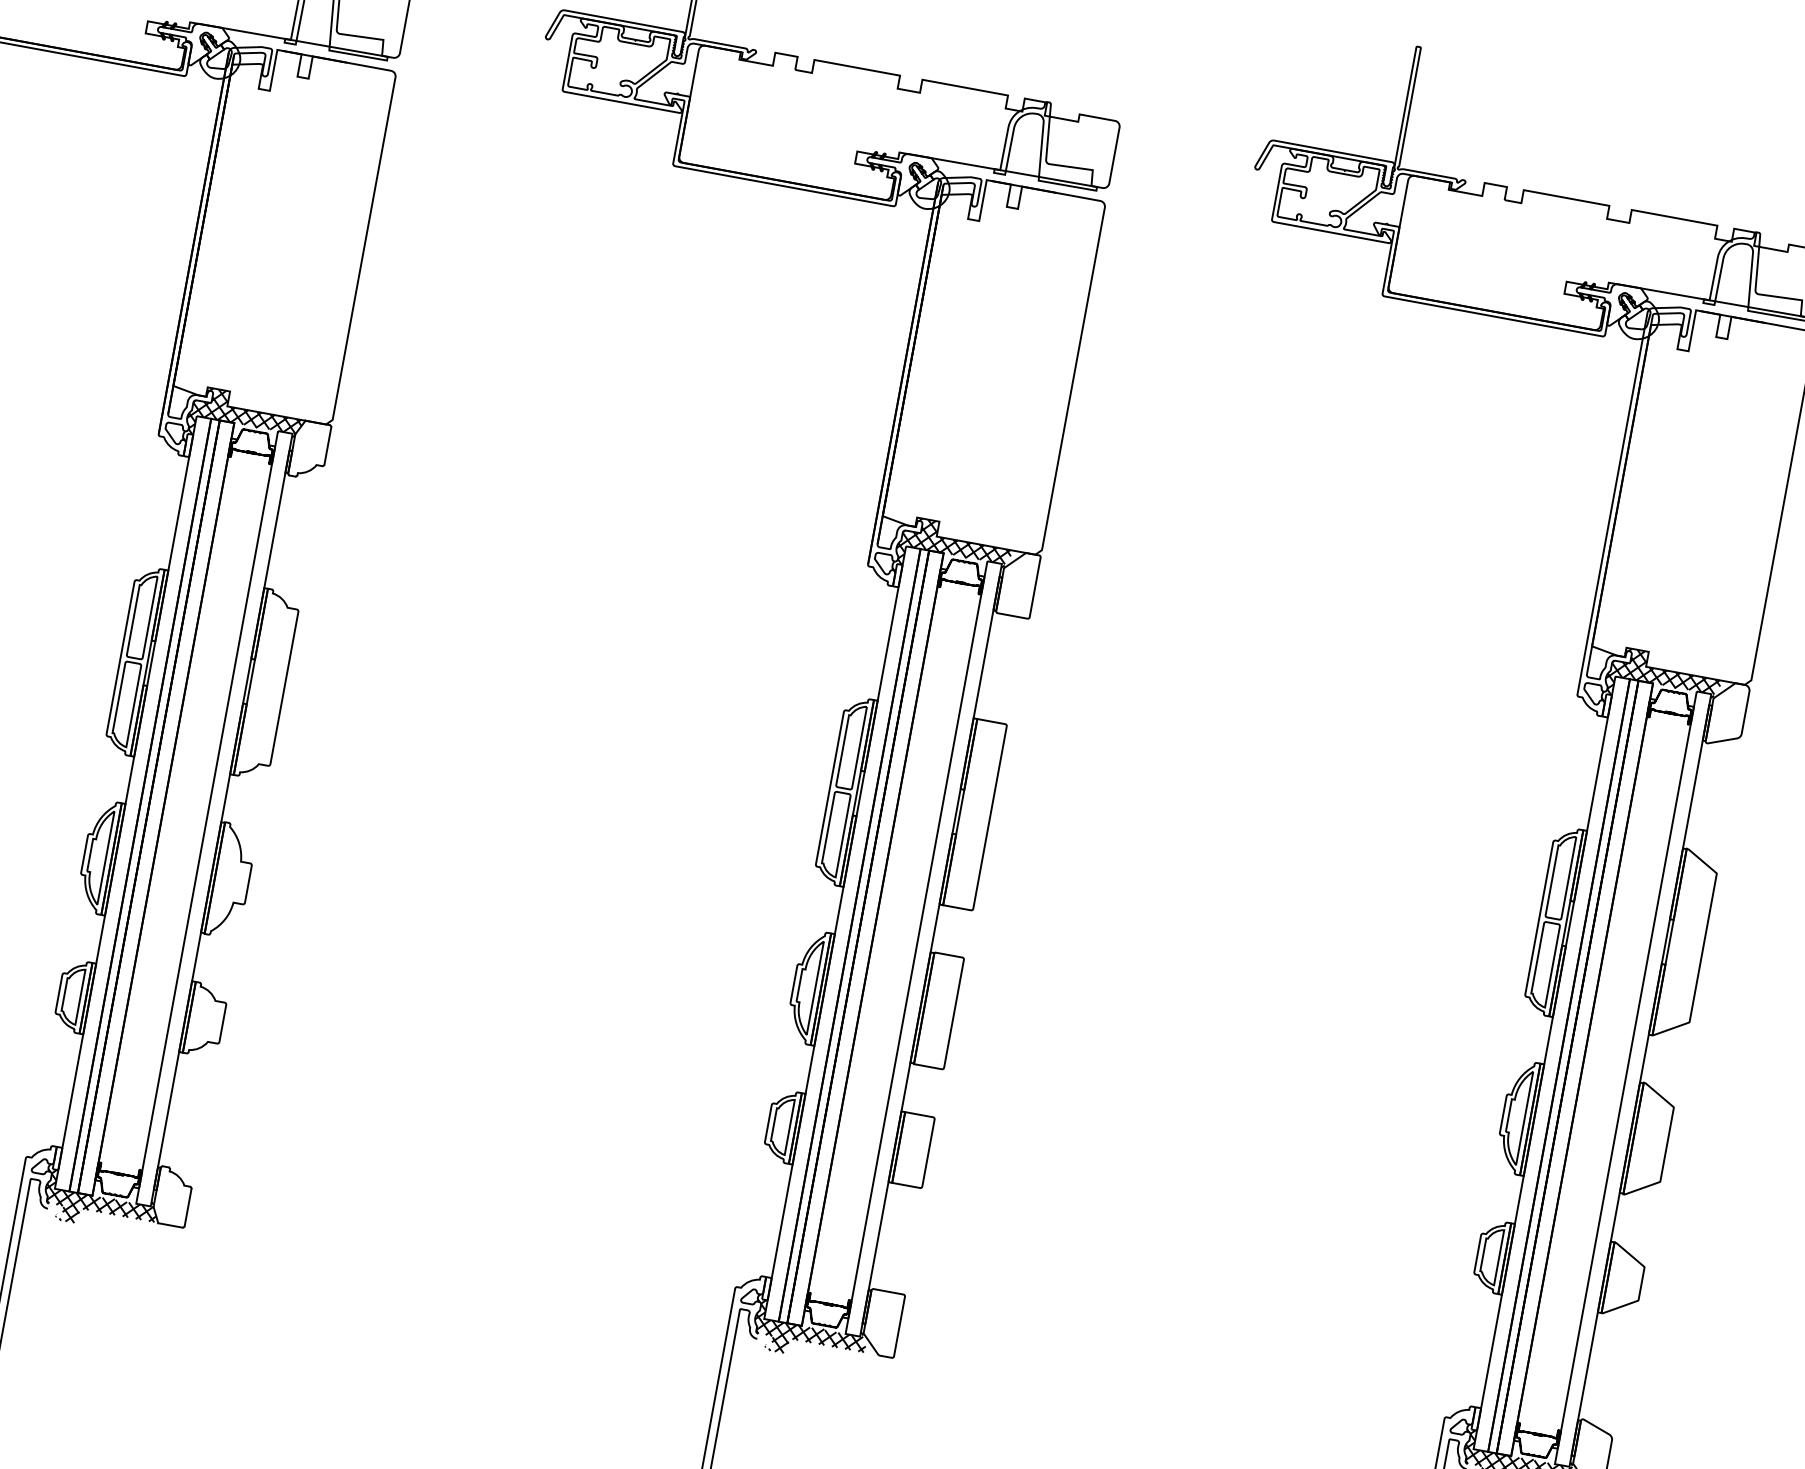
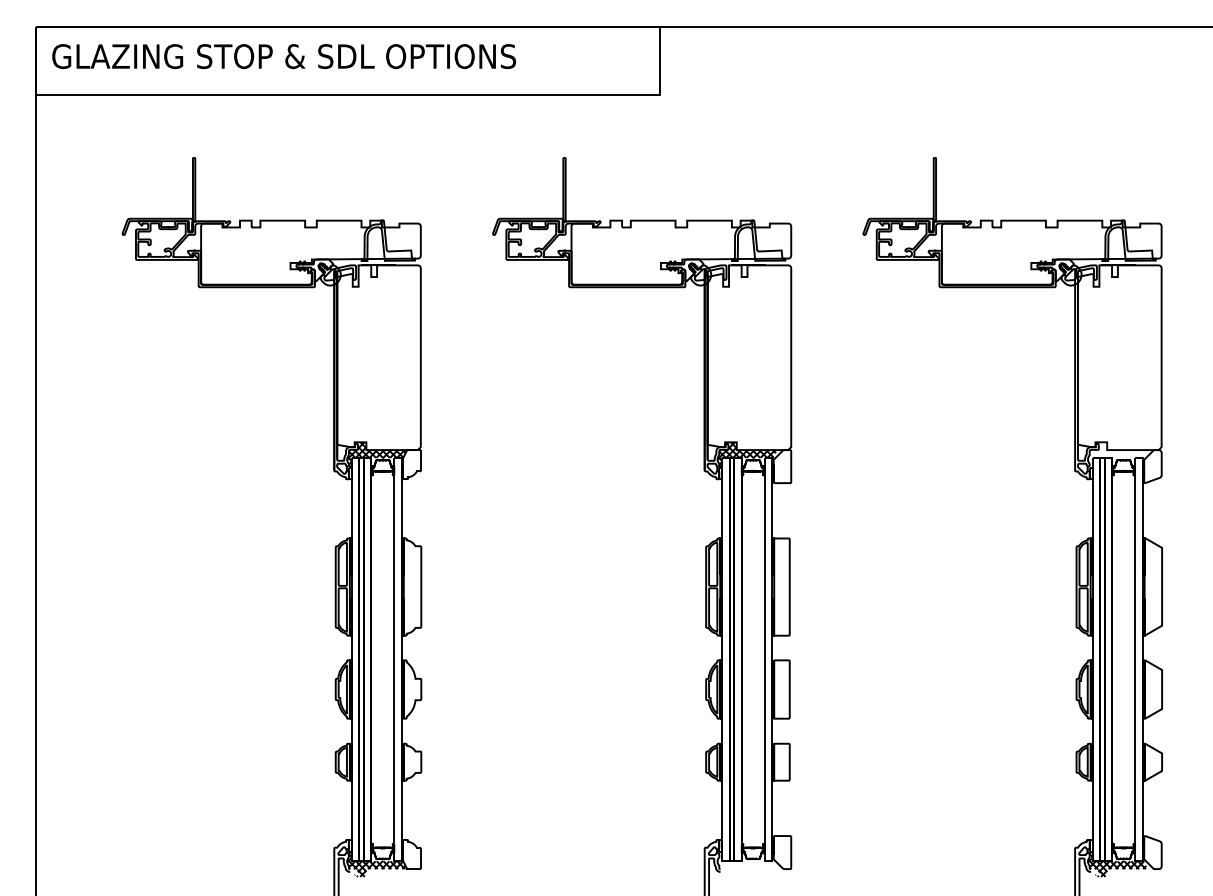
hatch: (1661, 682) -> (1116, 456), removed
hatch: (810, 1331) -> (746, 863), removed

